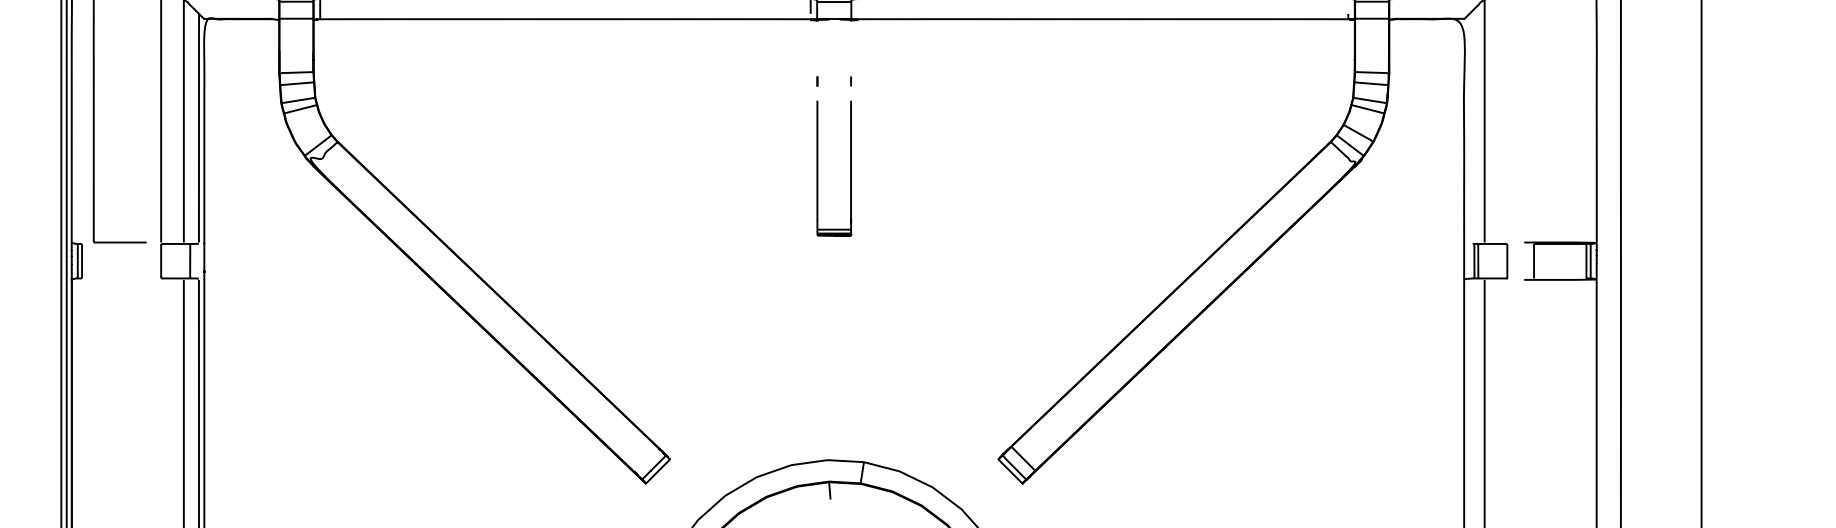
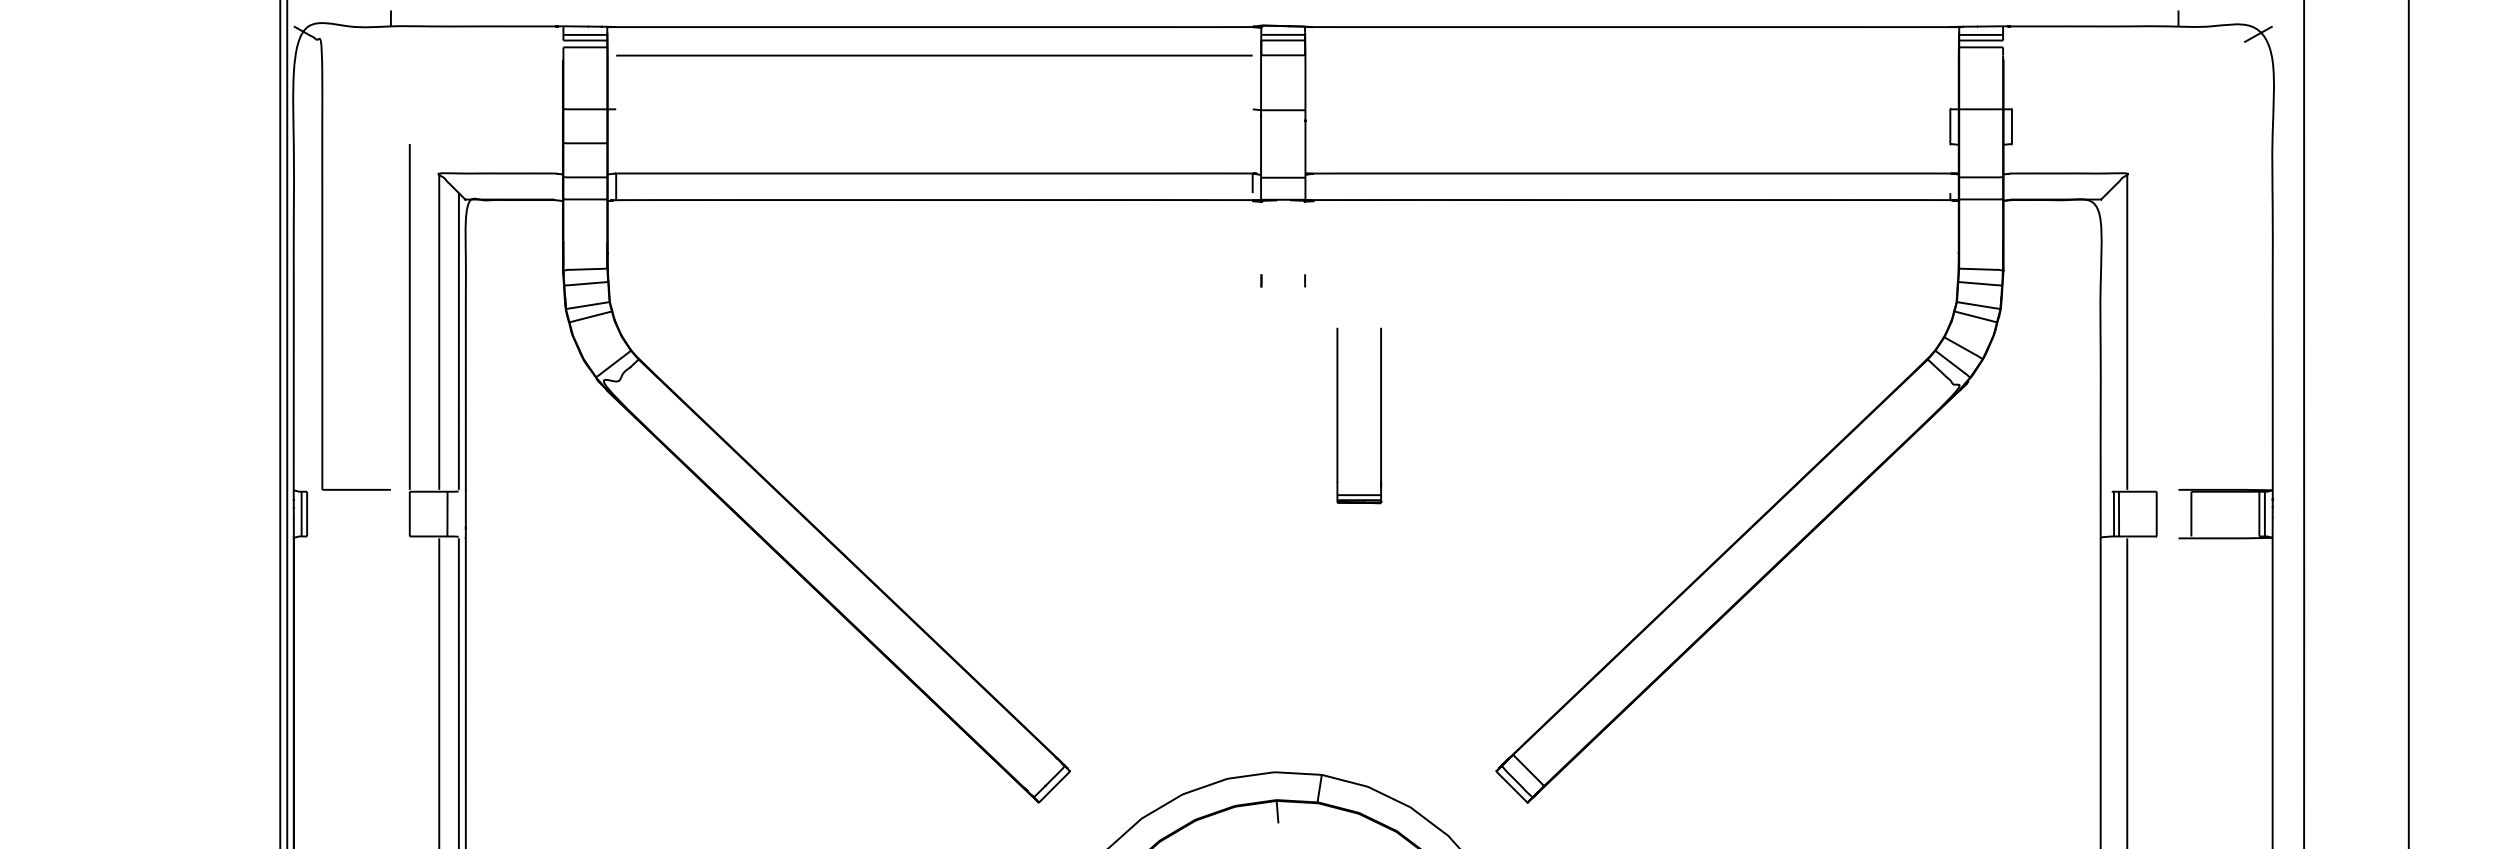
part: (818, 168) -> (1338, 415), moved

